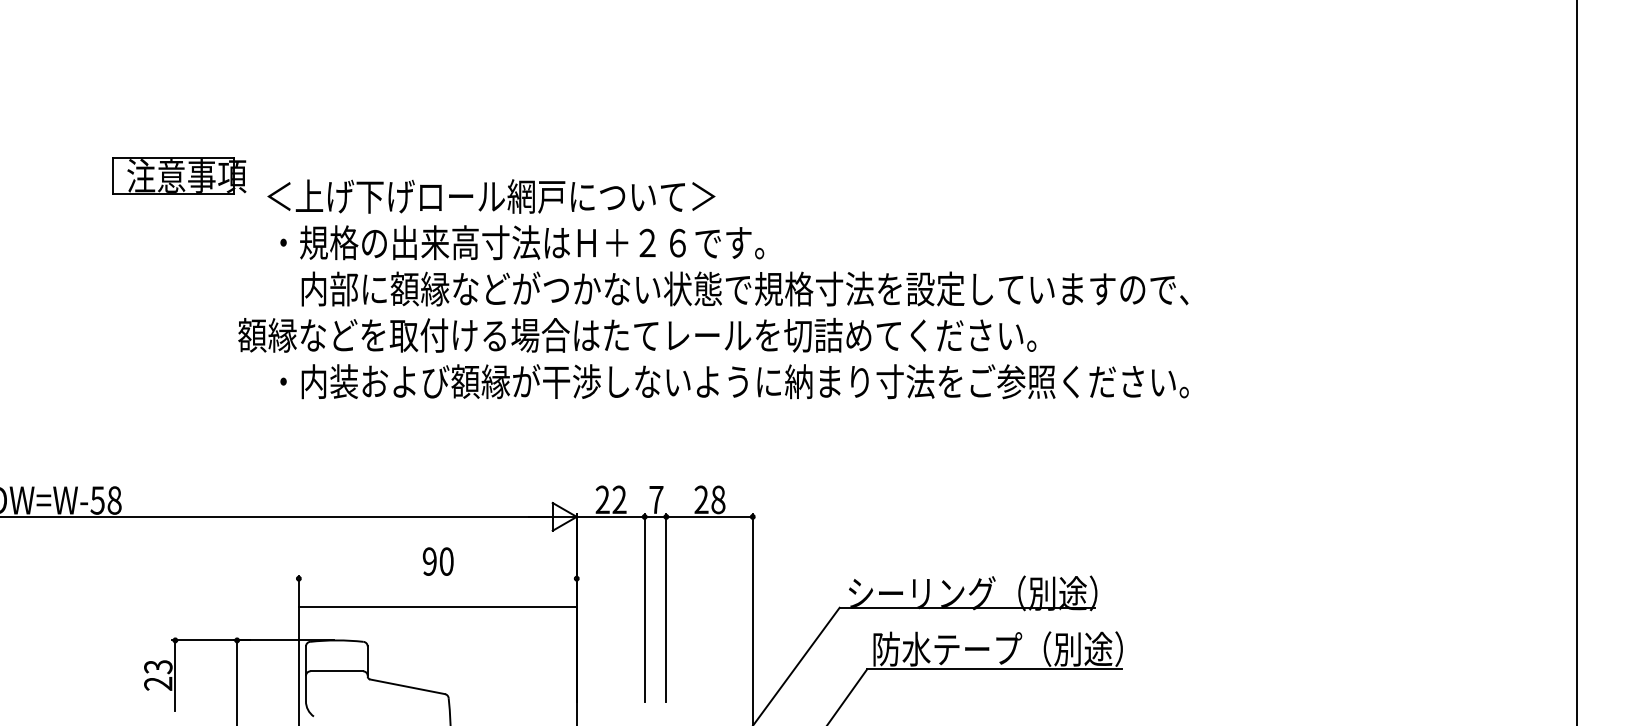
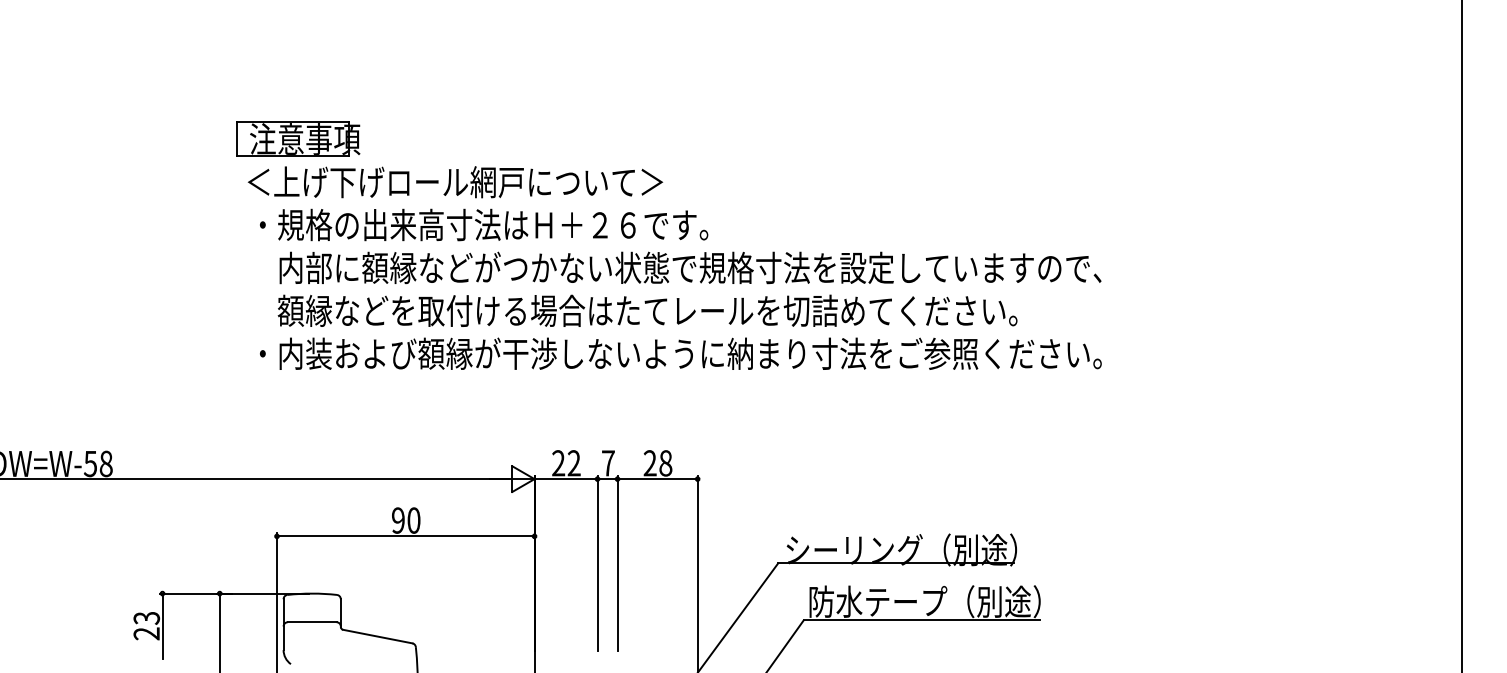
part: (179, 175) -> (298, 138), moved
text: (637, 334) -> (647, 310), moved
line: (437, 606) -> (405, 536), moved

